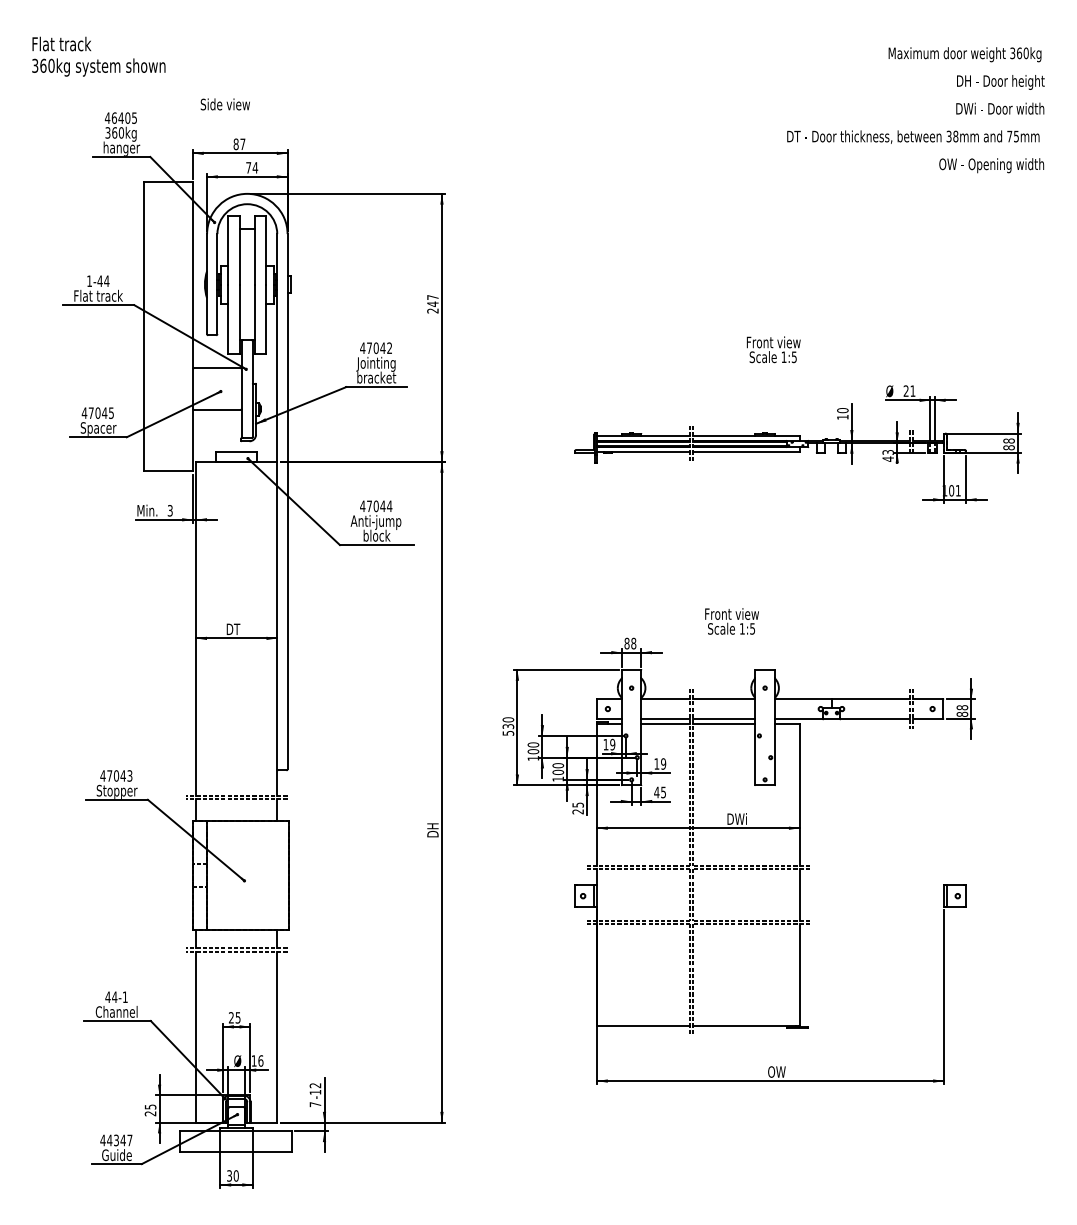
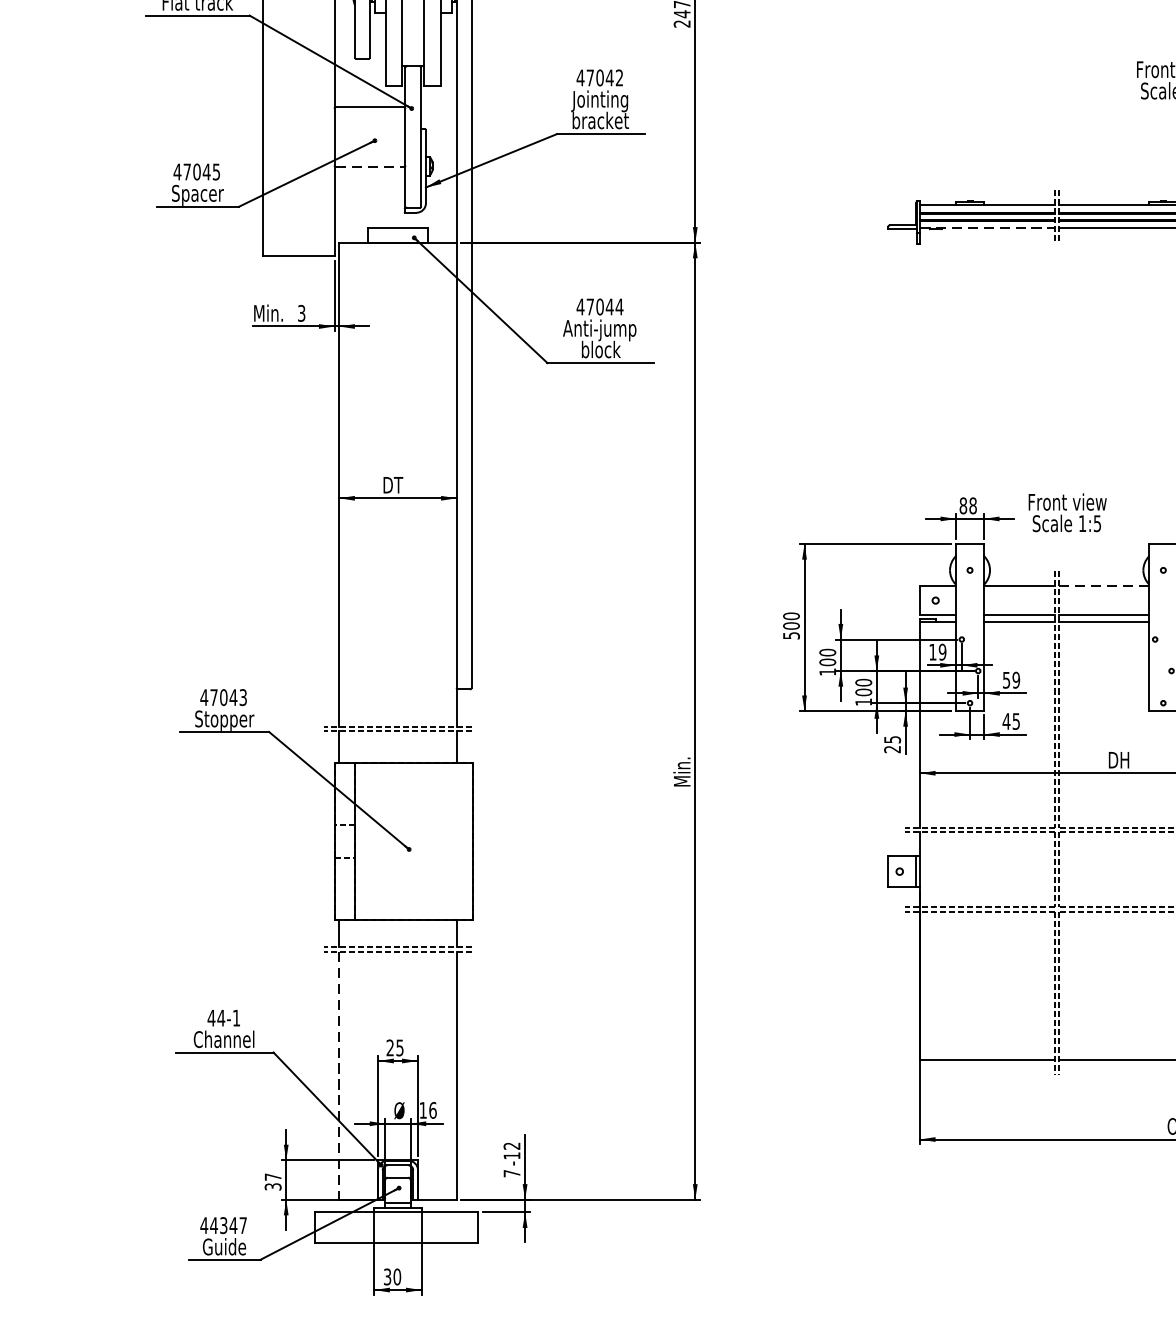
line: (217, 409) -> (370, 166), solid -> dashed
line: (644, 452) -> (988, 228), solid -> dashed
text: (731, 621) -> (1066, 512), moved
line: (724, 699) -> (1104, 586), solid -> dashed
text: (508, 726) -> (791, 625), 530 -> 500
text: (656, 763) -> (1006, 679), 19 -> 59
text: (740, 818) -> (1127, 759), DWi -> DH
text: (432, 826) -> (681, 770), DH -> Min.
line: (196, 1037) -> (339, 1076), solid -> dashed
text: (150, 1110) -> (273, 1182), 25 -> 37

